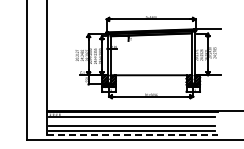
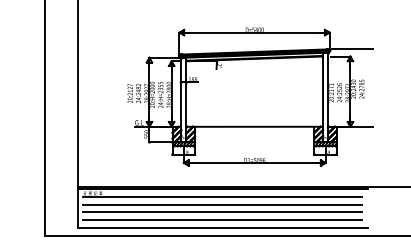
line: (132, 121) -> (223, 204), added
line: (132, 135) -> (223, 228), dashed -> solid

